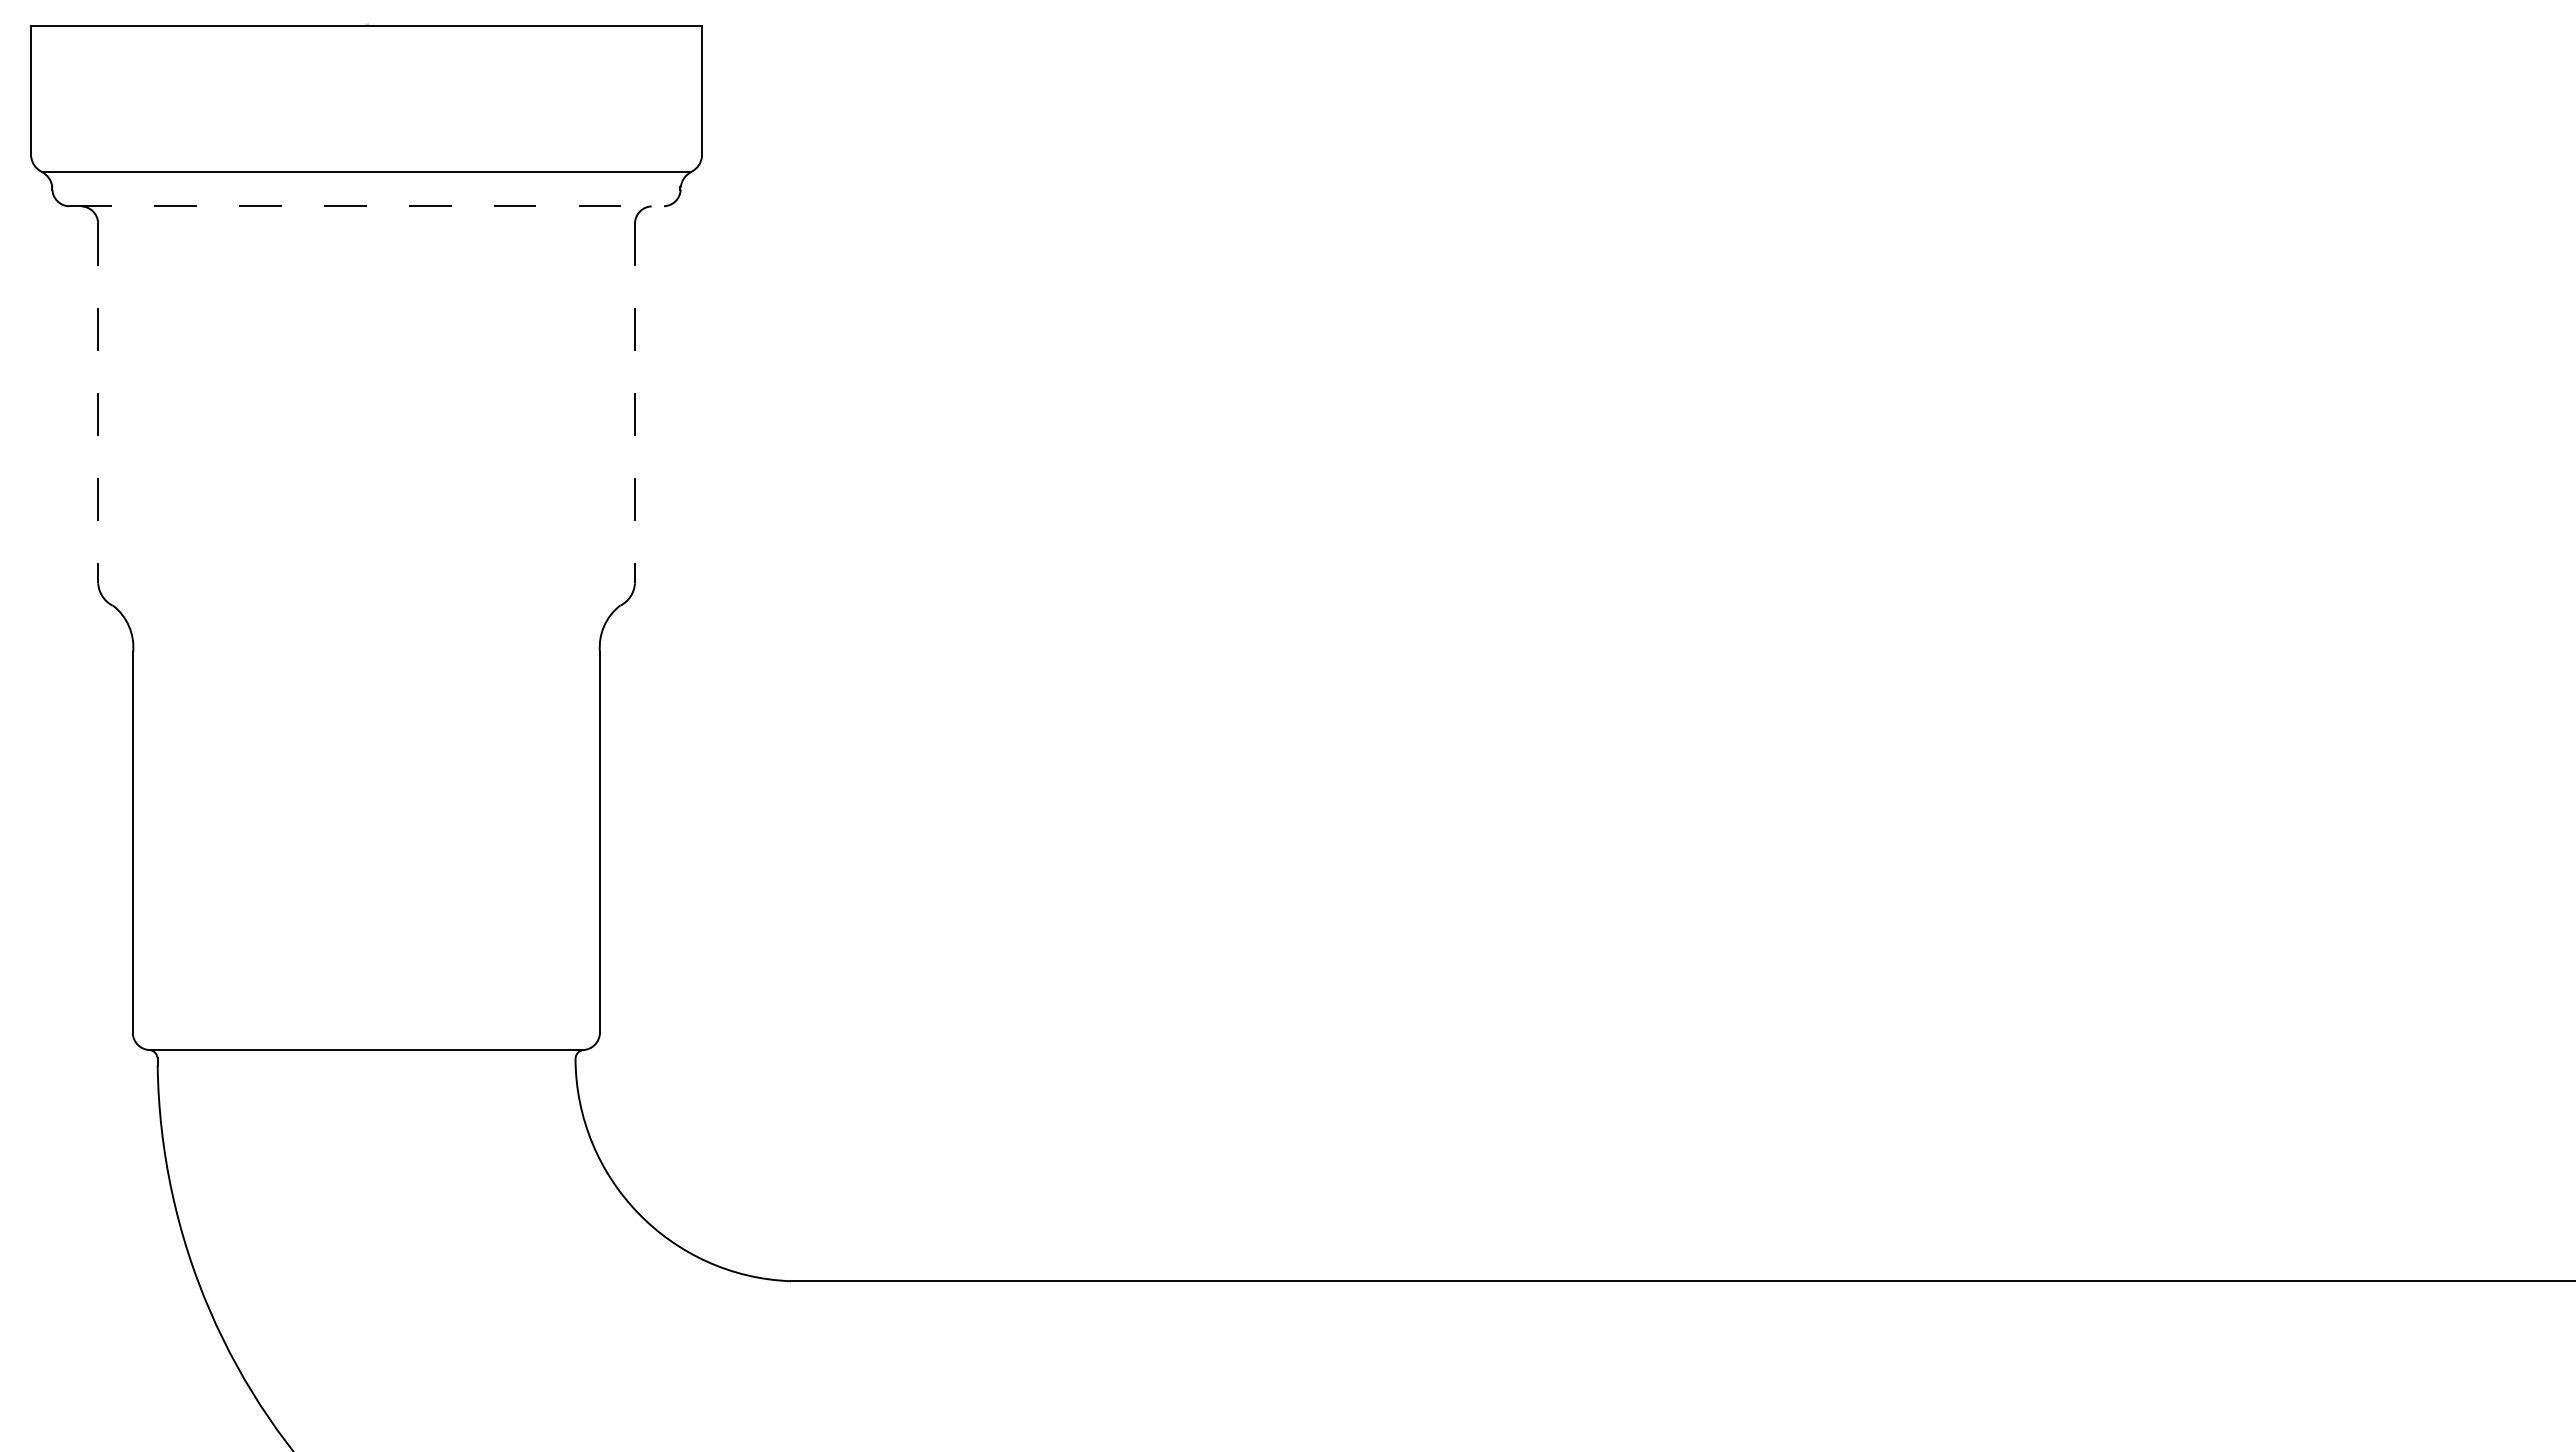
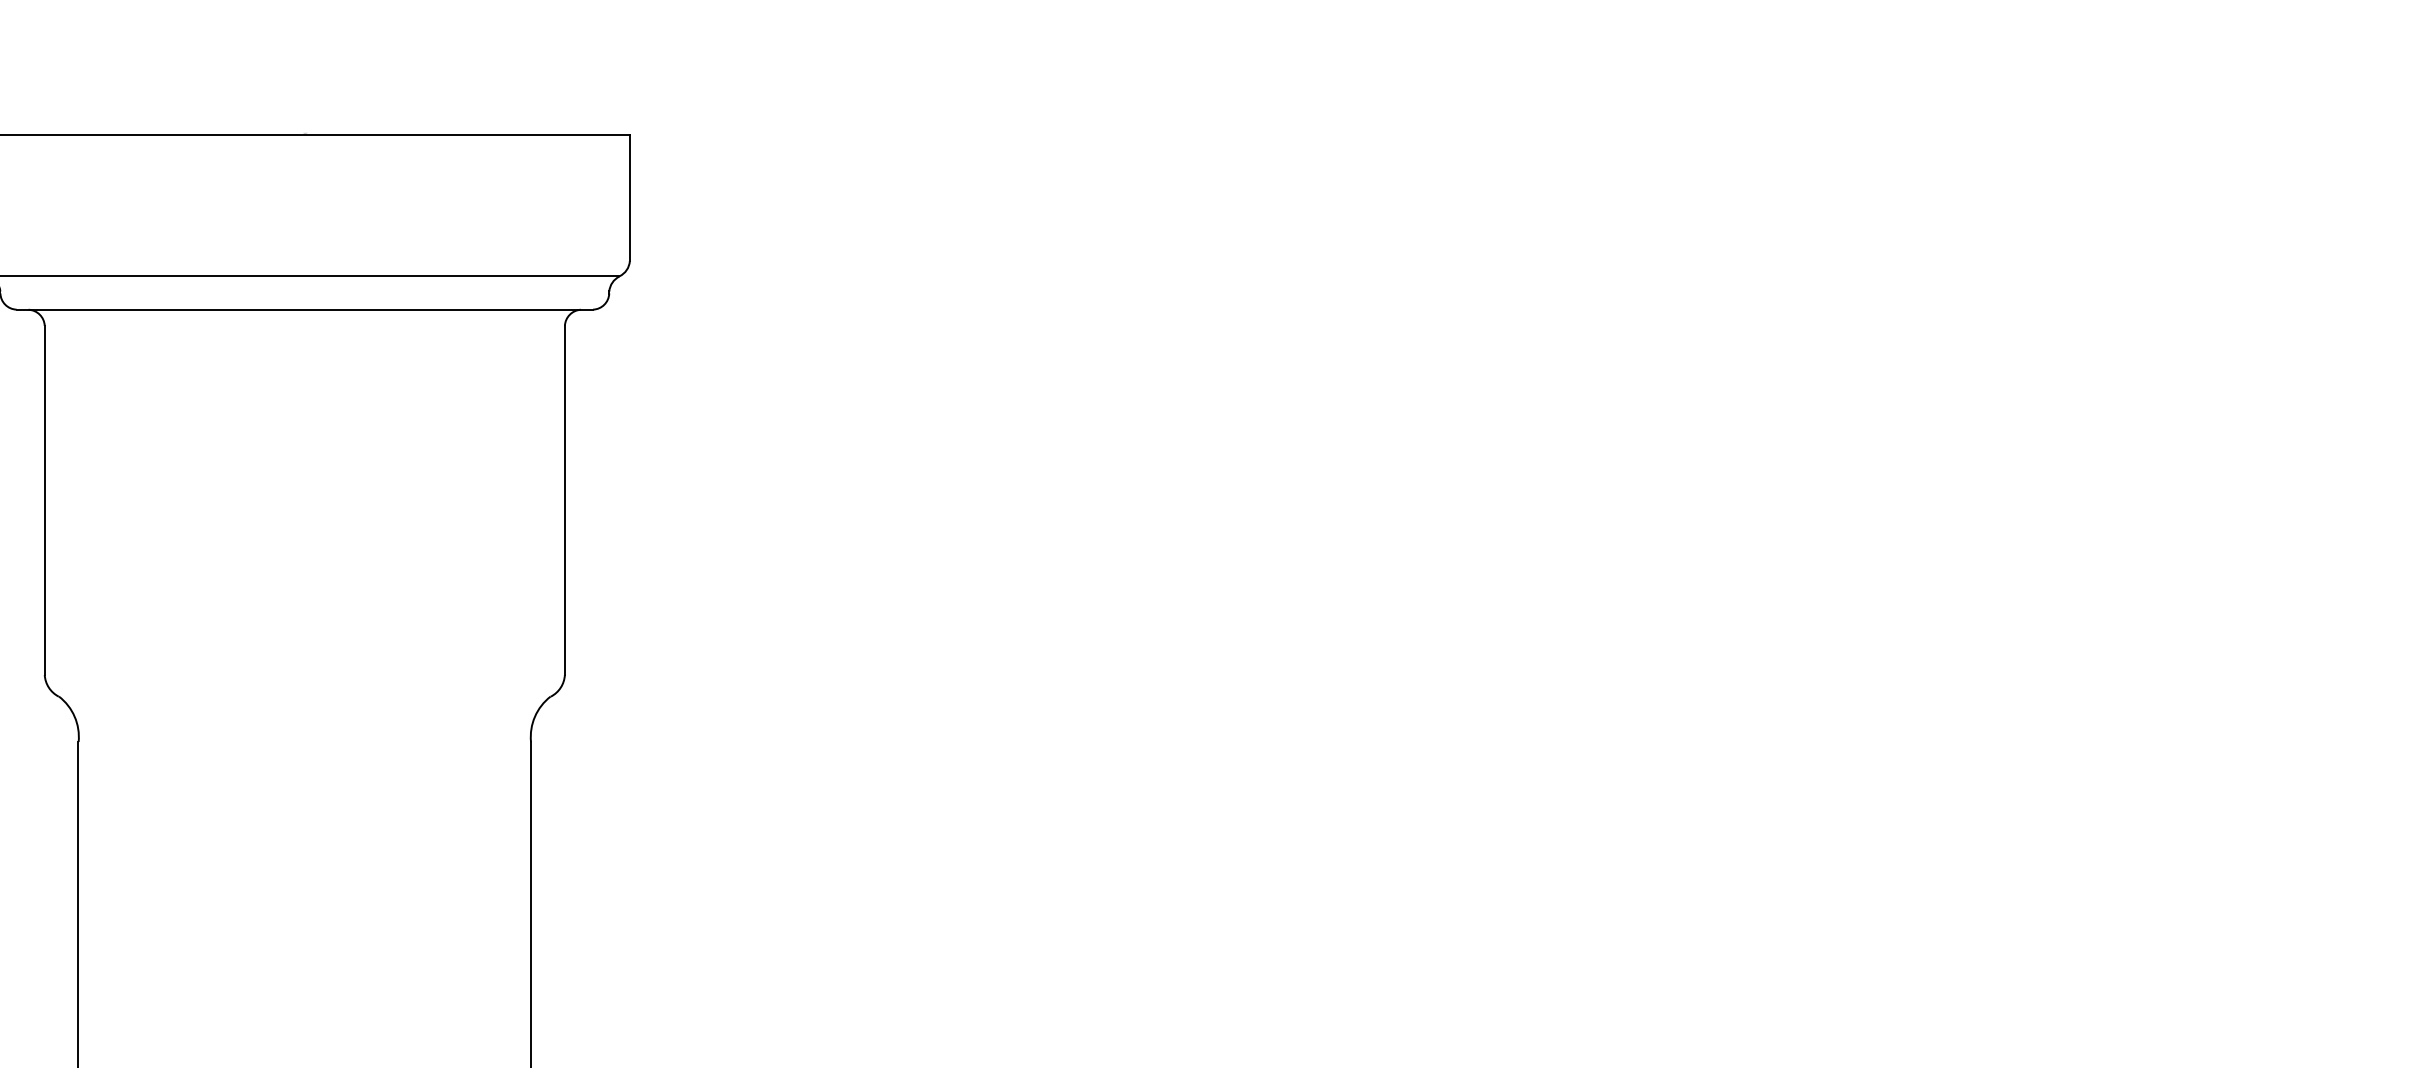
line: (367, 206) -> (305, 309), dashed -> solid
line: (98, 403) -> (45, 500), dashed -> solid
line: (635, 403) -> (565, 500), dashed -> solid

